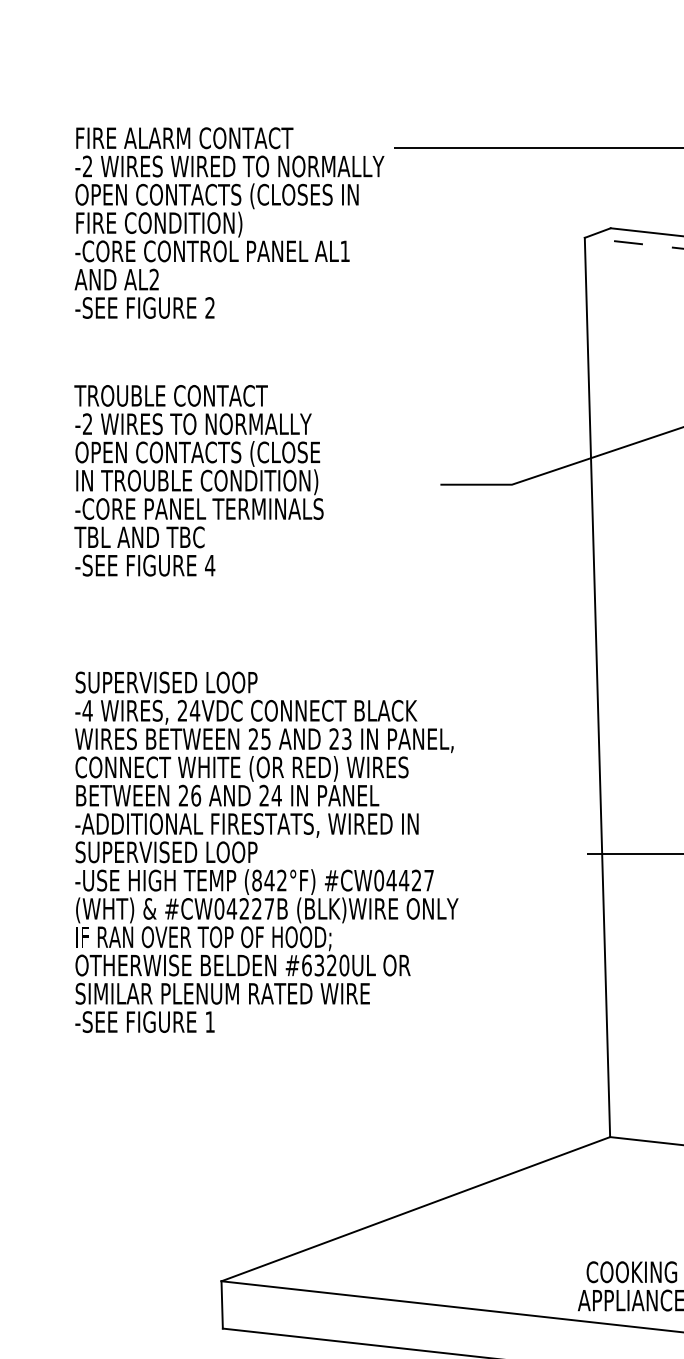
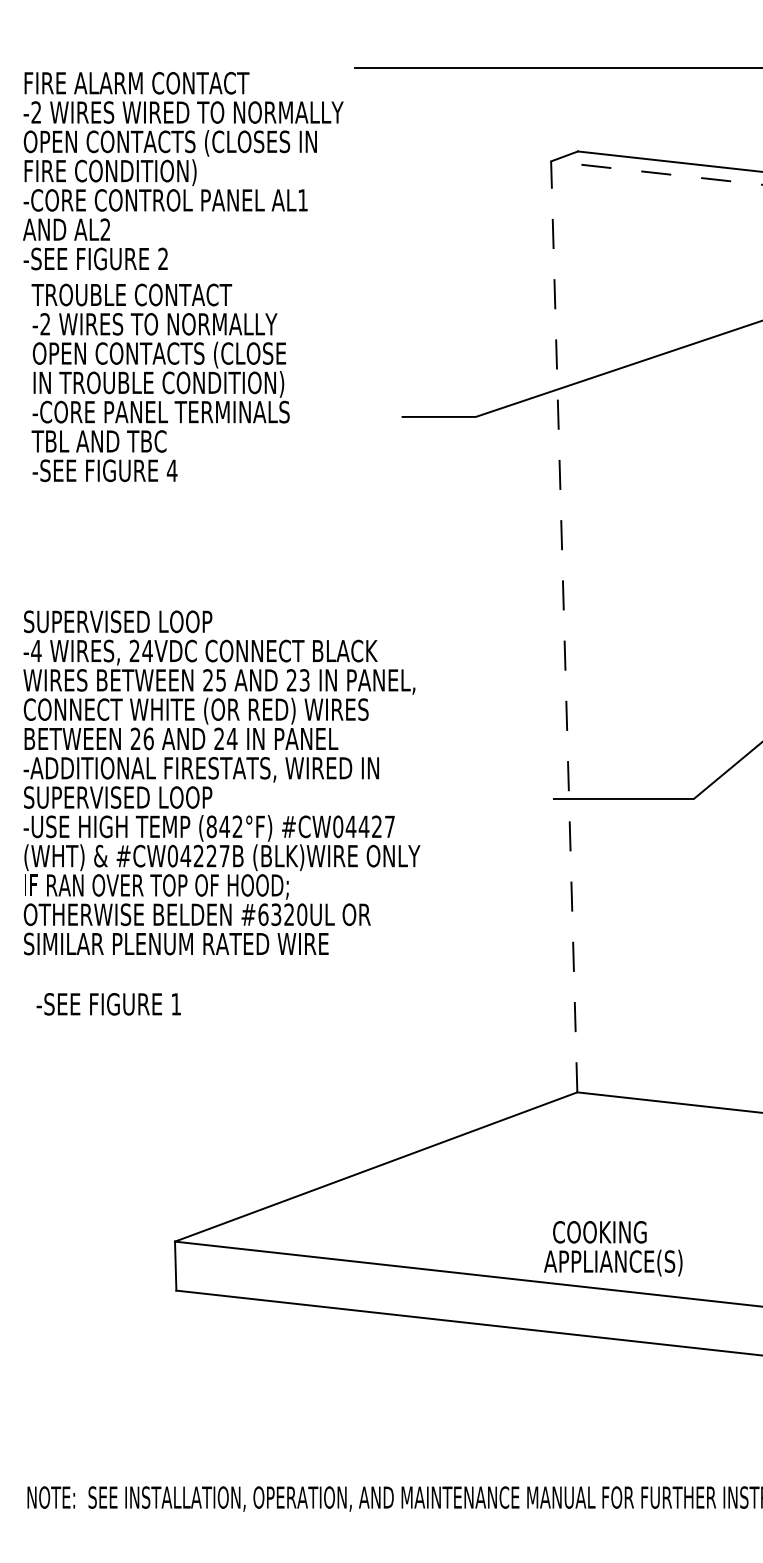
text: (229, 223) -> (183, 171), moved
text: (198, 480) -> (160, 382), moved
line: (597, 687) -> (564, 626), solid -> dashed
text: (144, 1022) -> (108, 1004), moved

